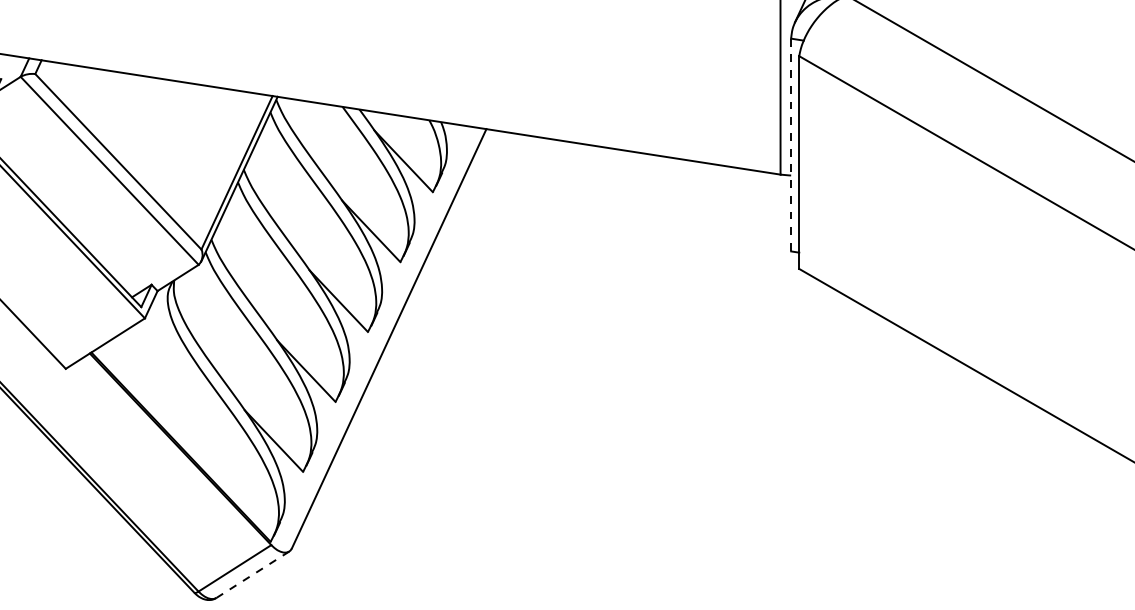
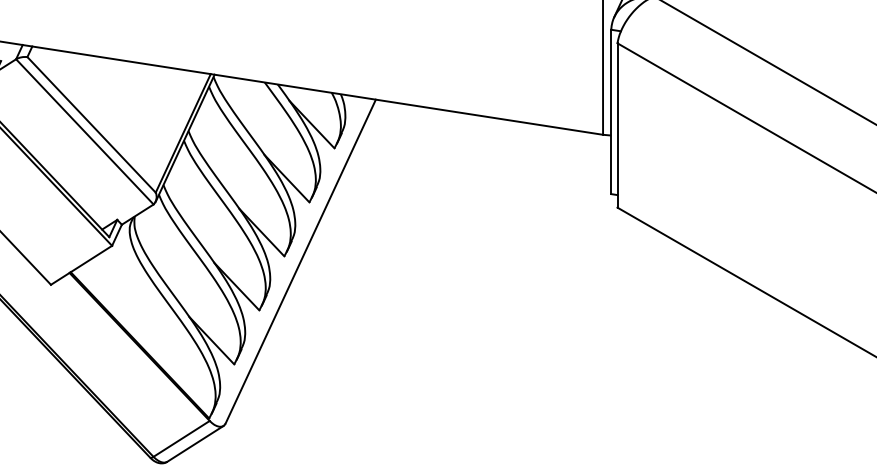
line: (791, 145) -> (611, 112), dashed -> solid
line: (253, 574) -> (195, 443), dashed -> solid

